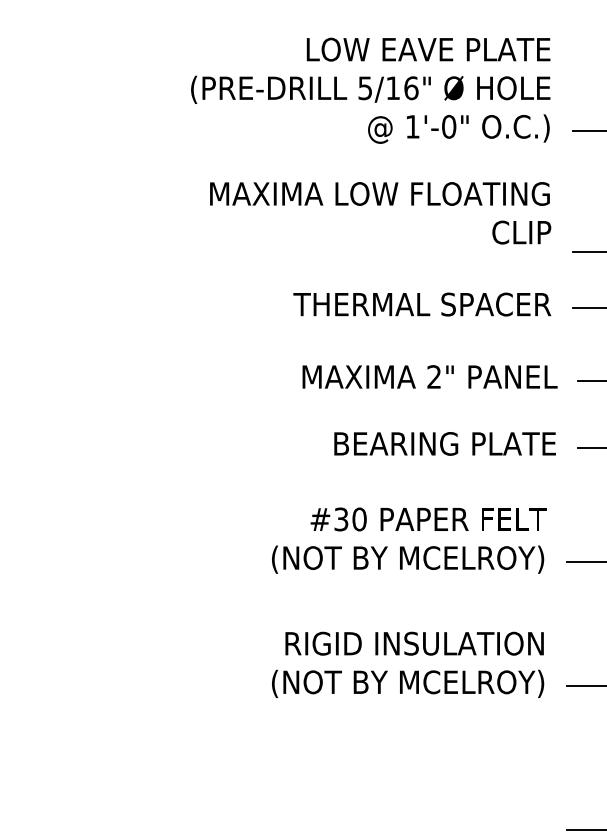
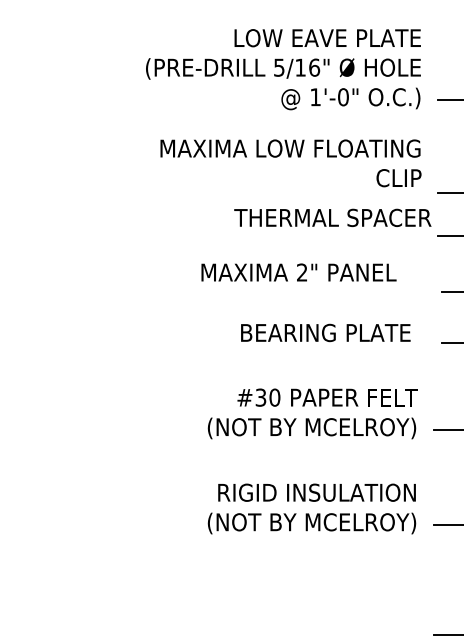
text: (422, 304) -> (333, 217), moved
text: (429, 376) -> (298, 272), moved
text: (444, 443) -> (325, 332), moved

